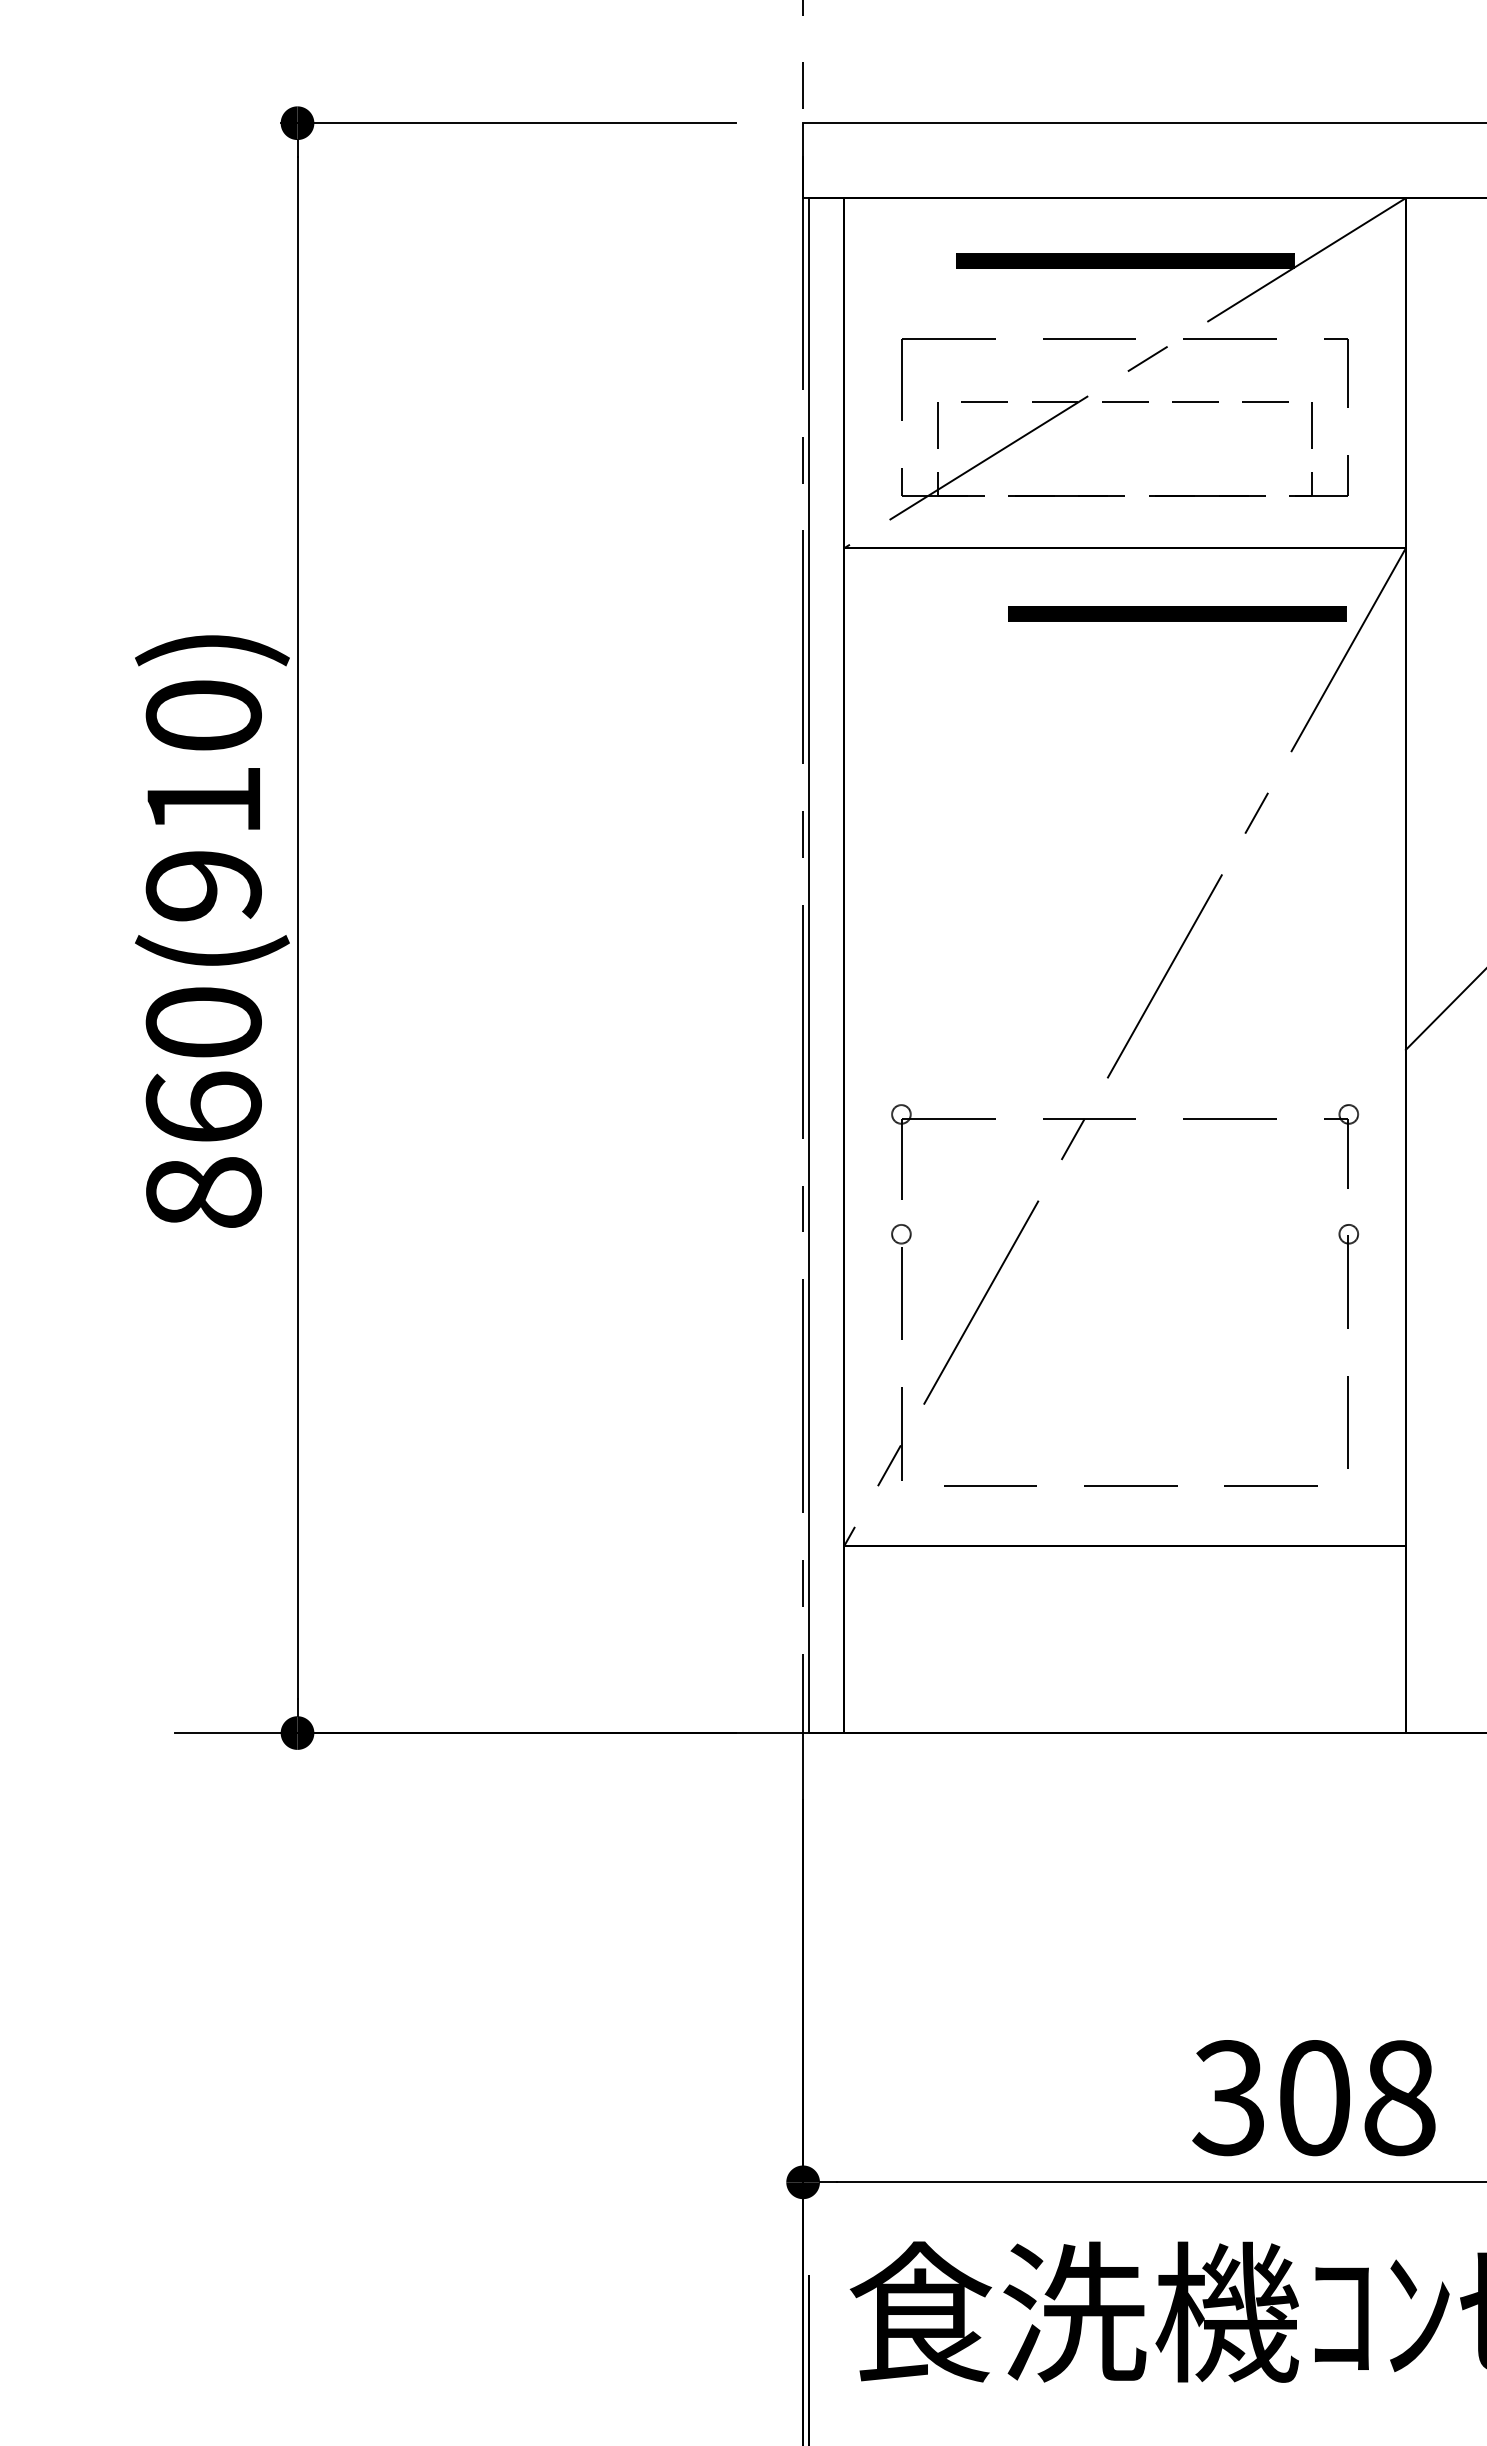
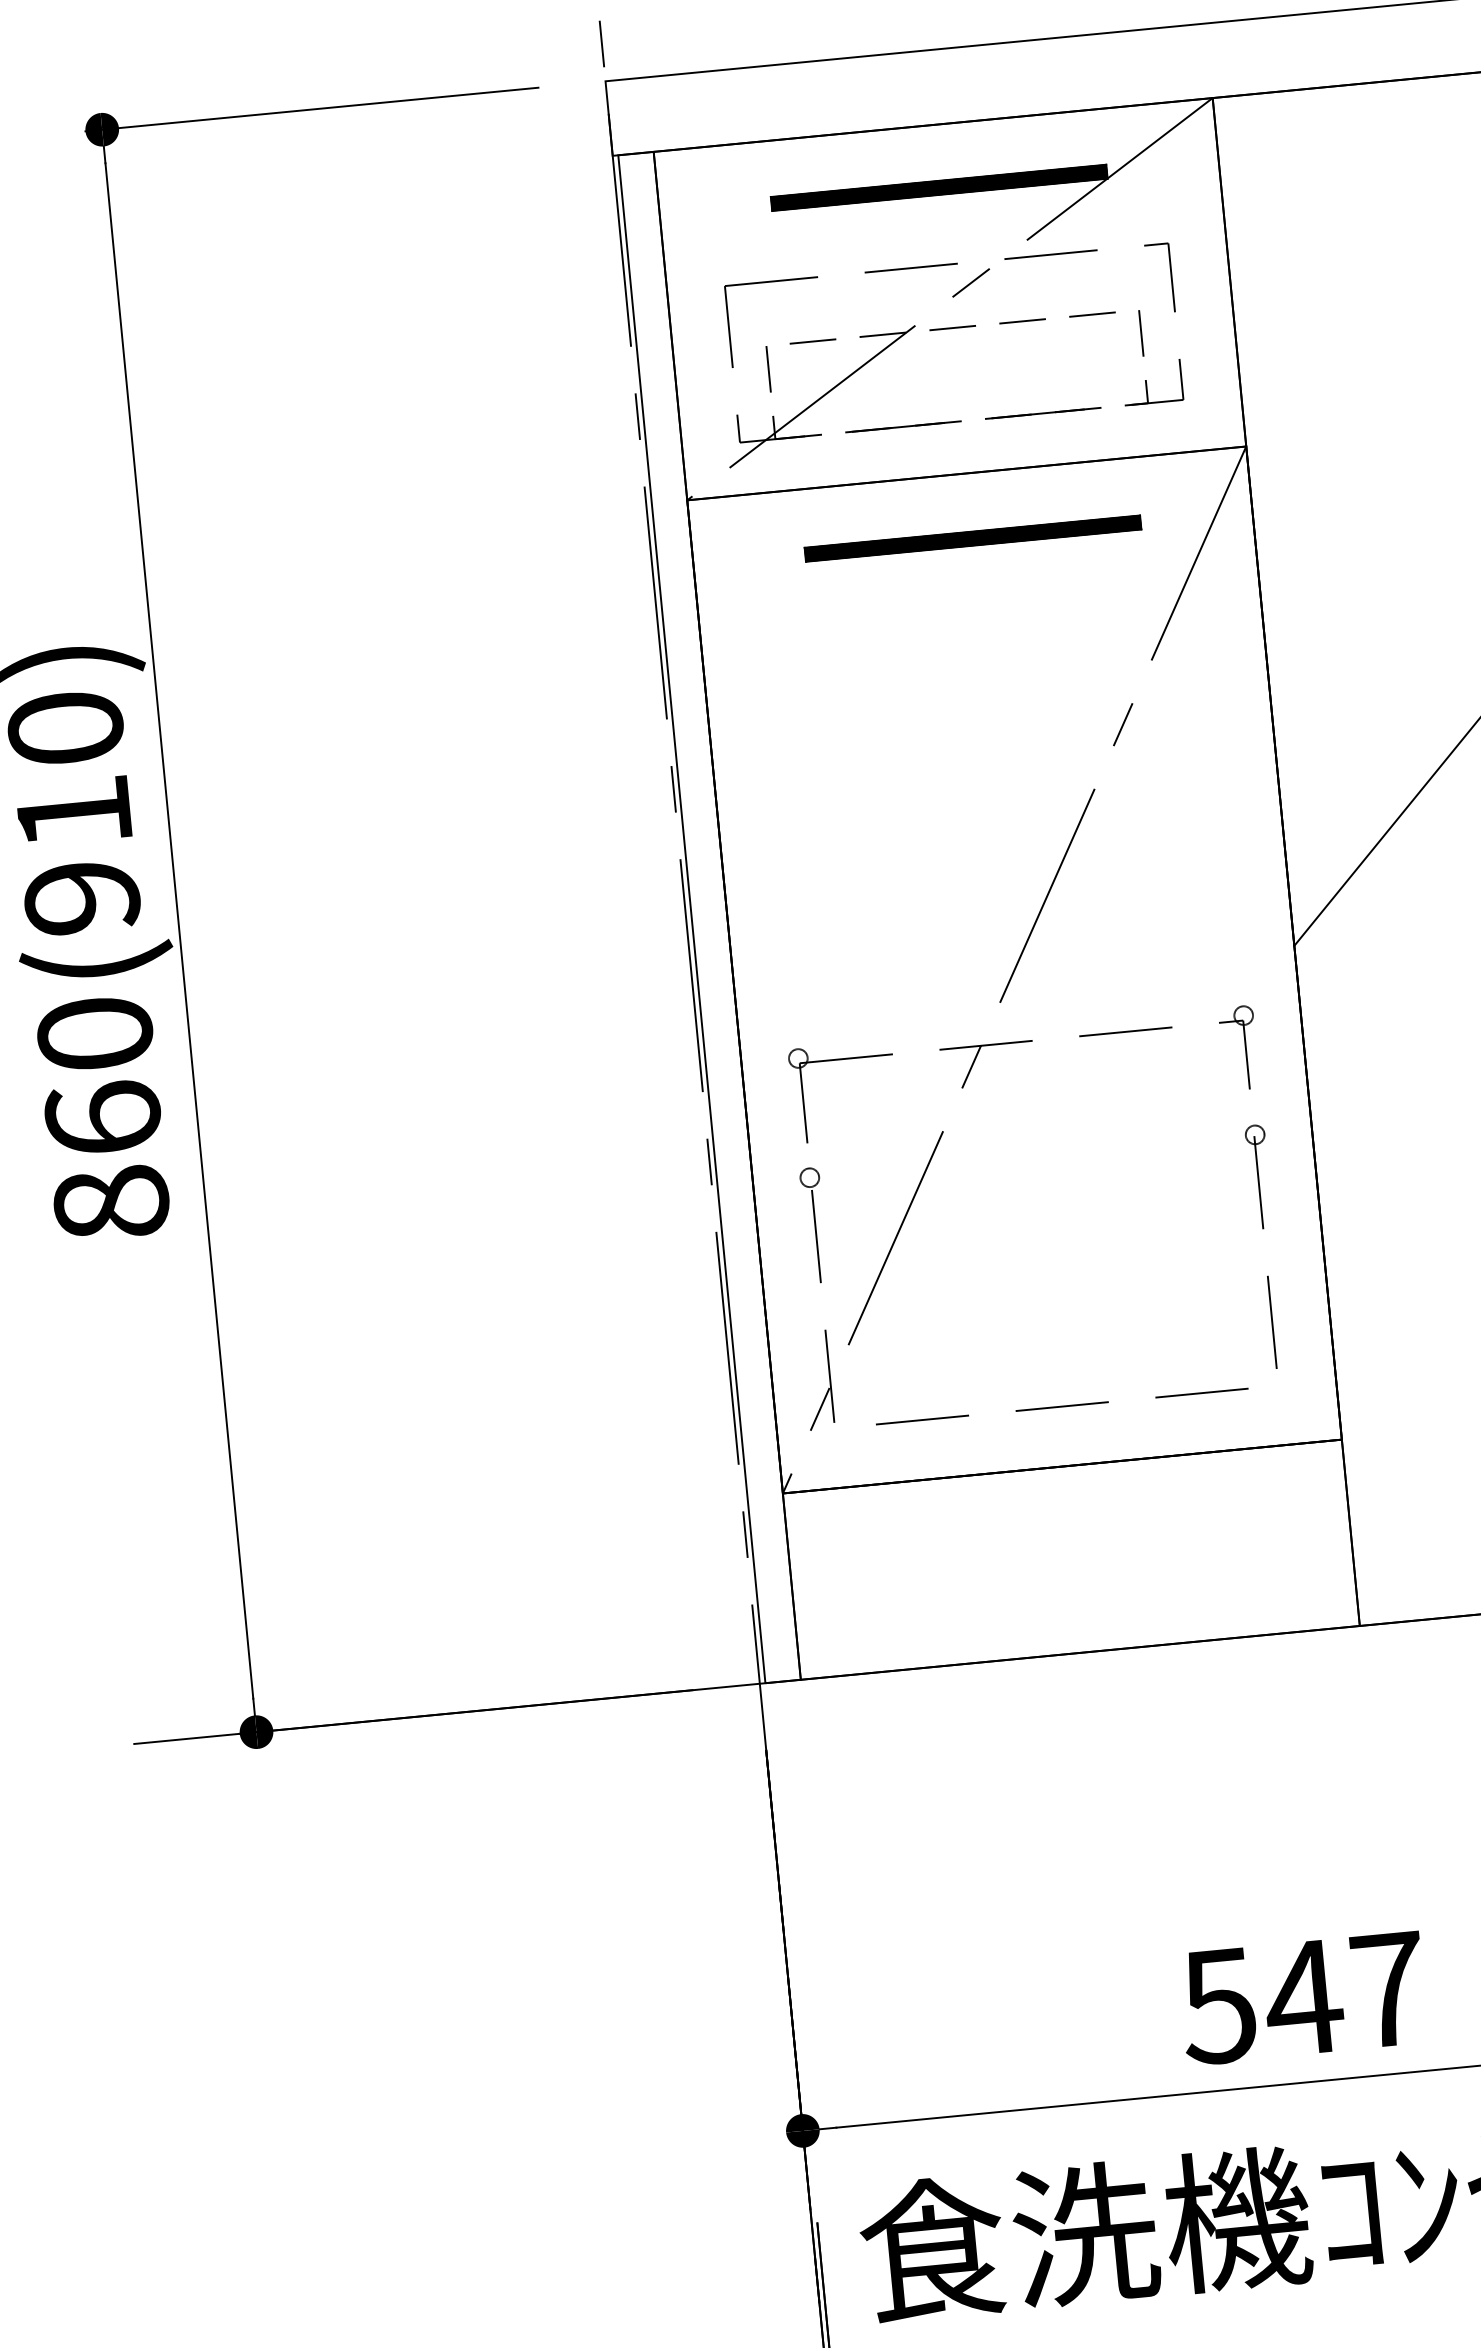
part: (1177, 613) -> (973, 538), moved
text: (1313, 2098) -> (1302, 1998), 308 -> 547

